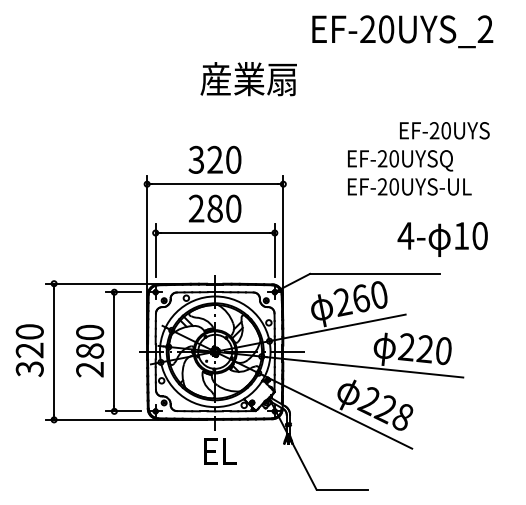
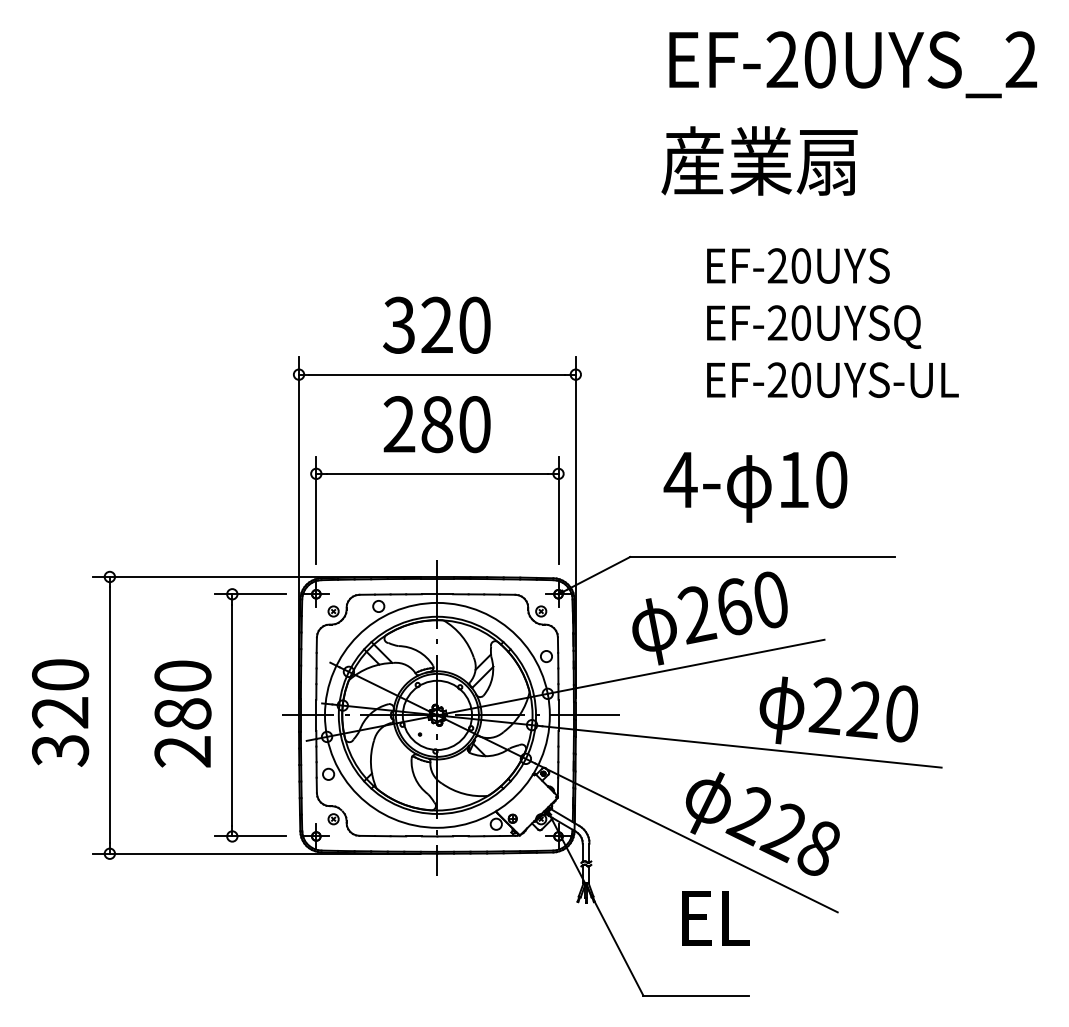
text: (402, 31) -> (852, 64), moved
text: (248, 79) -> (759, 161), moved
text: (444, 130) -> (797, 265), moved
text: (442, 239) -> (755, 487), moved
text: (220, 451) -> (716, 918), moved

